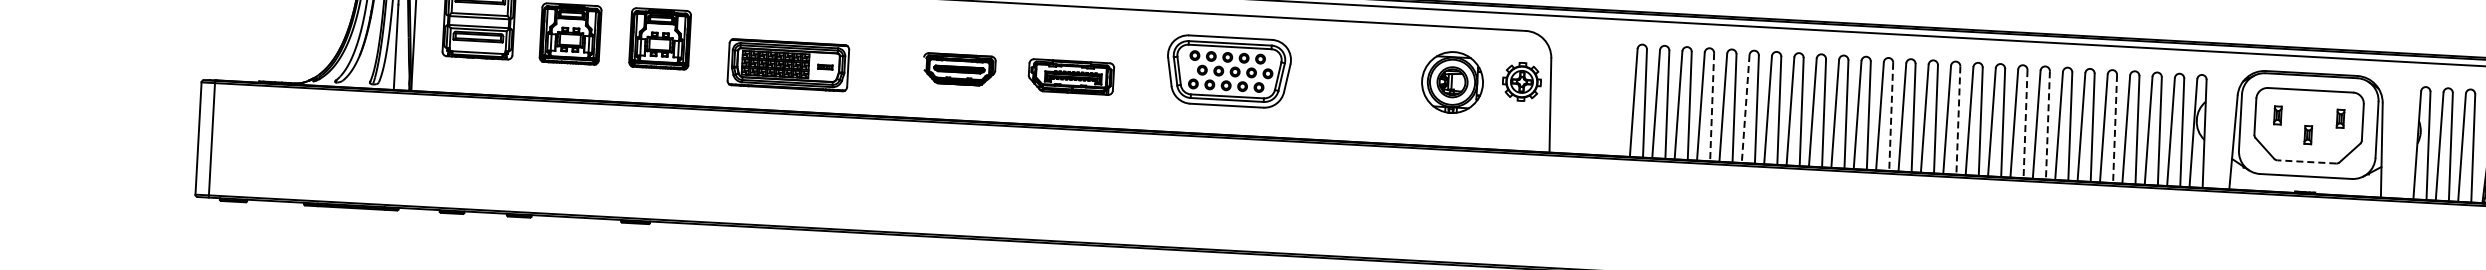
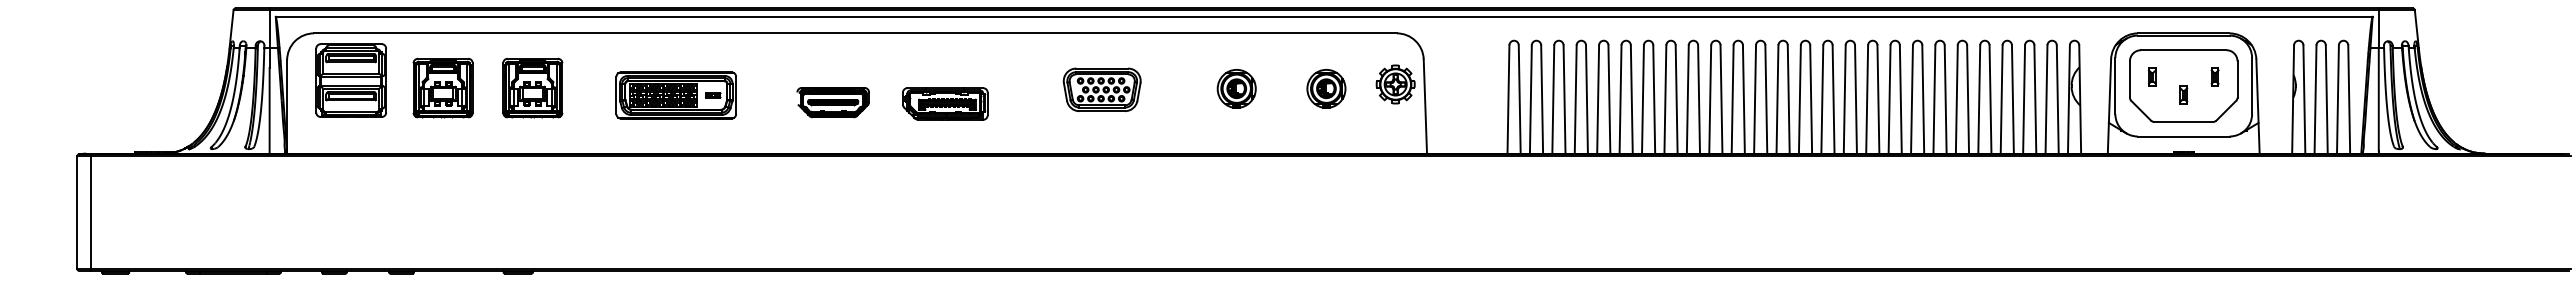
part: (787, 65) -> (675, 95), moved
part: (1227, 71) -> (1101, 89), size x0.62
part: (1362, 77) -> (1236, 88), added
part: (1452, 82) -> (1326, 88), size x0.62
line: (1711, 107) -> (1586, 99), dashed -> solid
line: (1745, 109) -> (1620, 99), dashed -> solid
line: (1891, 116) -> (1766, 99), dashed -> solid
line: (1958, 120) -> (1833, 99), dashed -> solid
line: (2025, 124) -> (1900, 99), dashed -> solid
line: (2048, 125) -> (1923, 99), dashed -> solid
line: (2115, 129) -> (1990, 99), dashed -> solid
line: (2306, 161) -> (2183, 121), dashed -> solid

